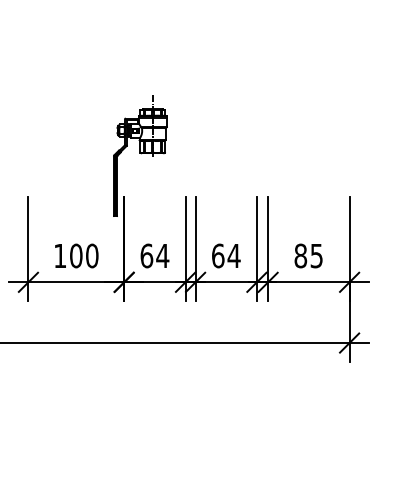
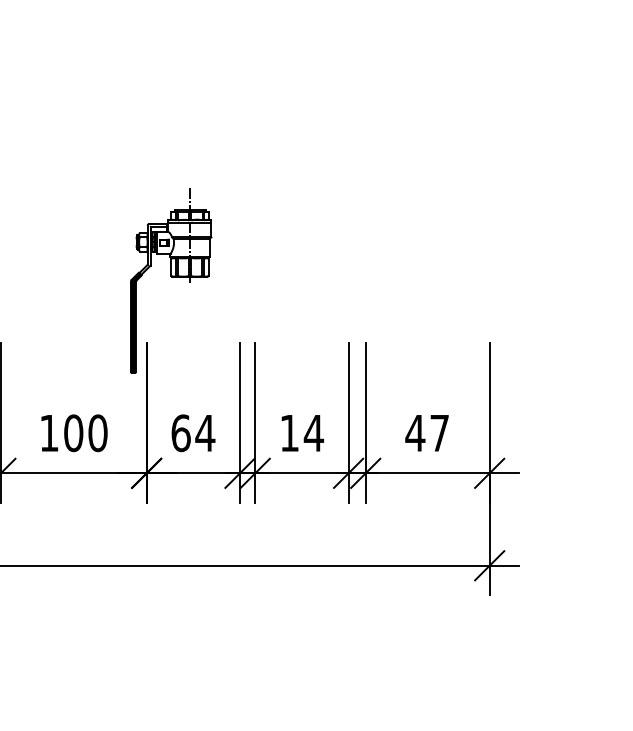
text: (218, 255) -> (290, 432), 64 -> 14
text: (308, 255) -> (427, 432), 85 -> 47

